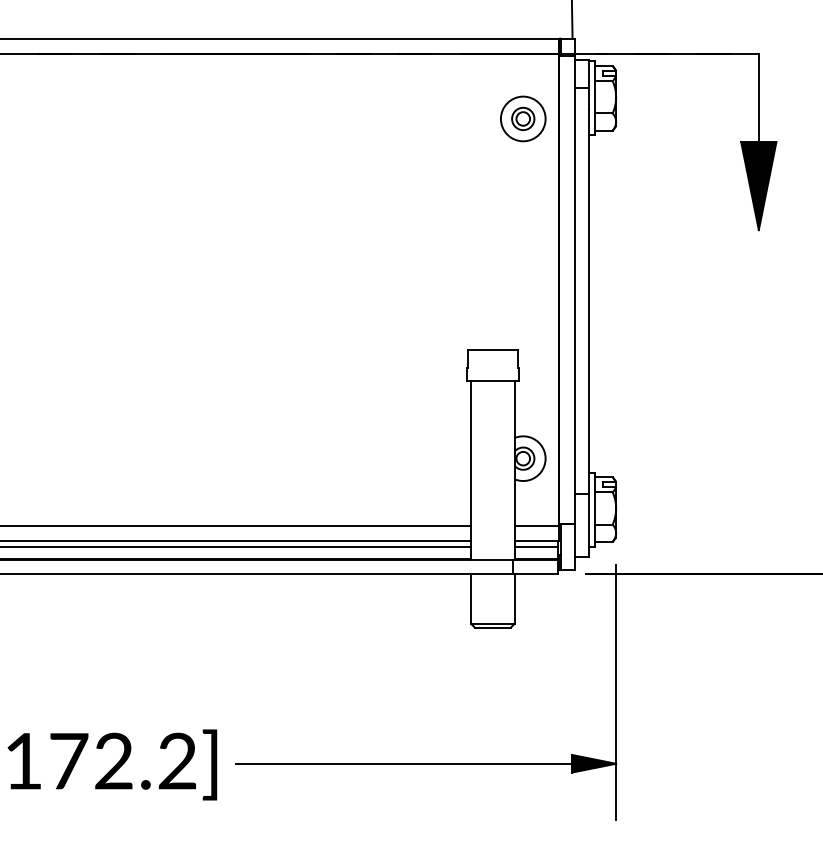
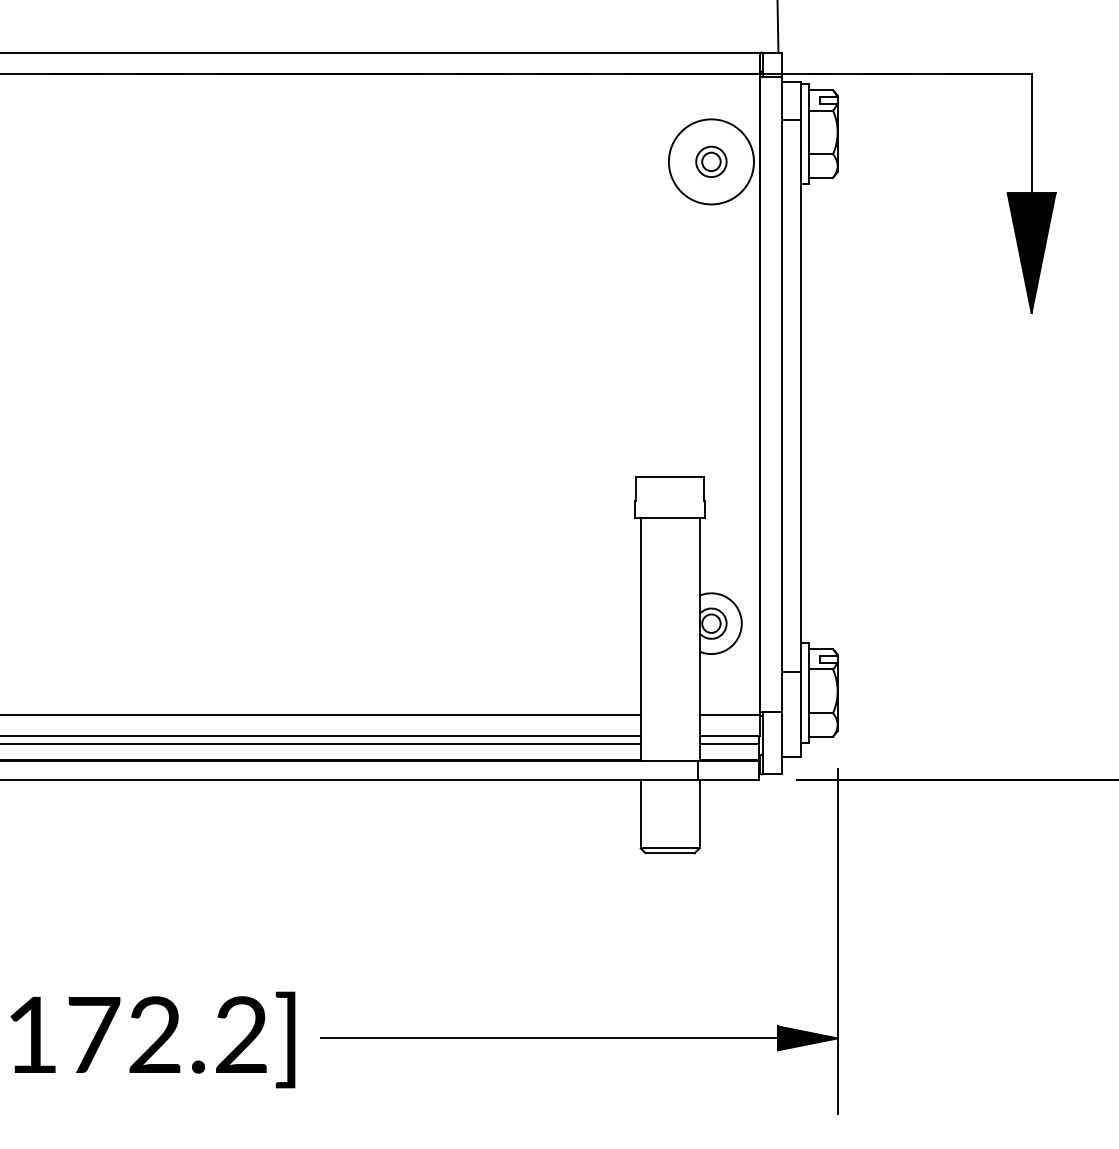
circle: (522, 118) -> (710, 161), size x1.4

